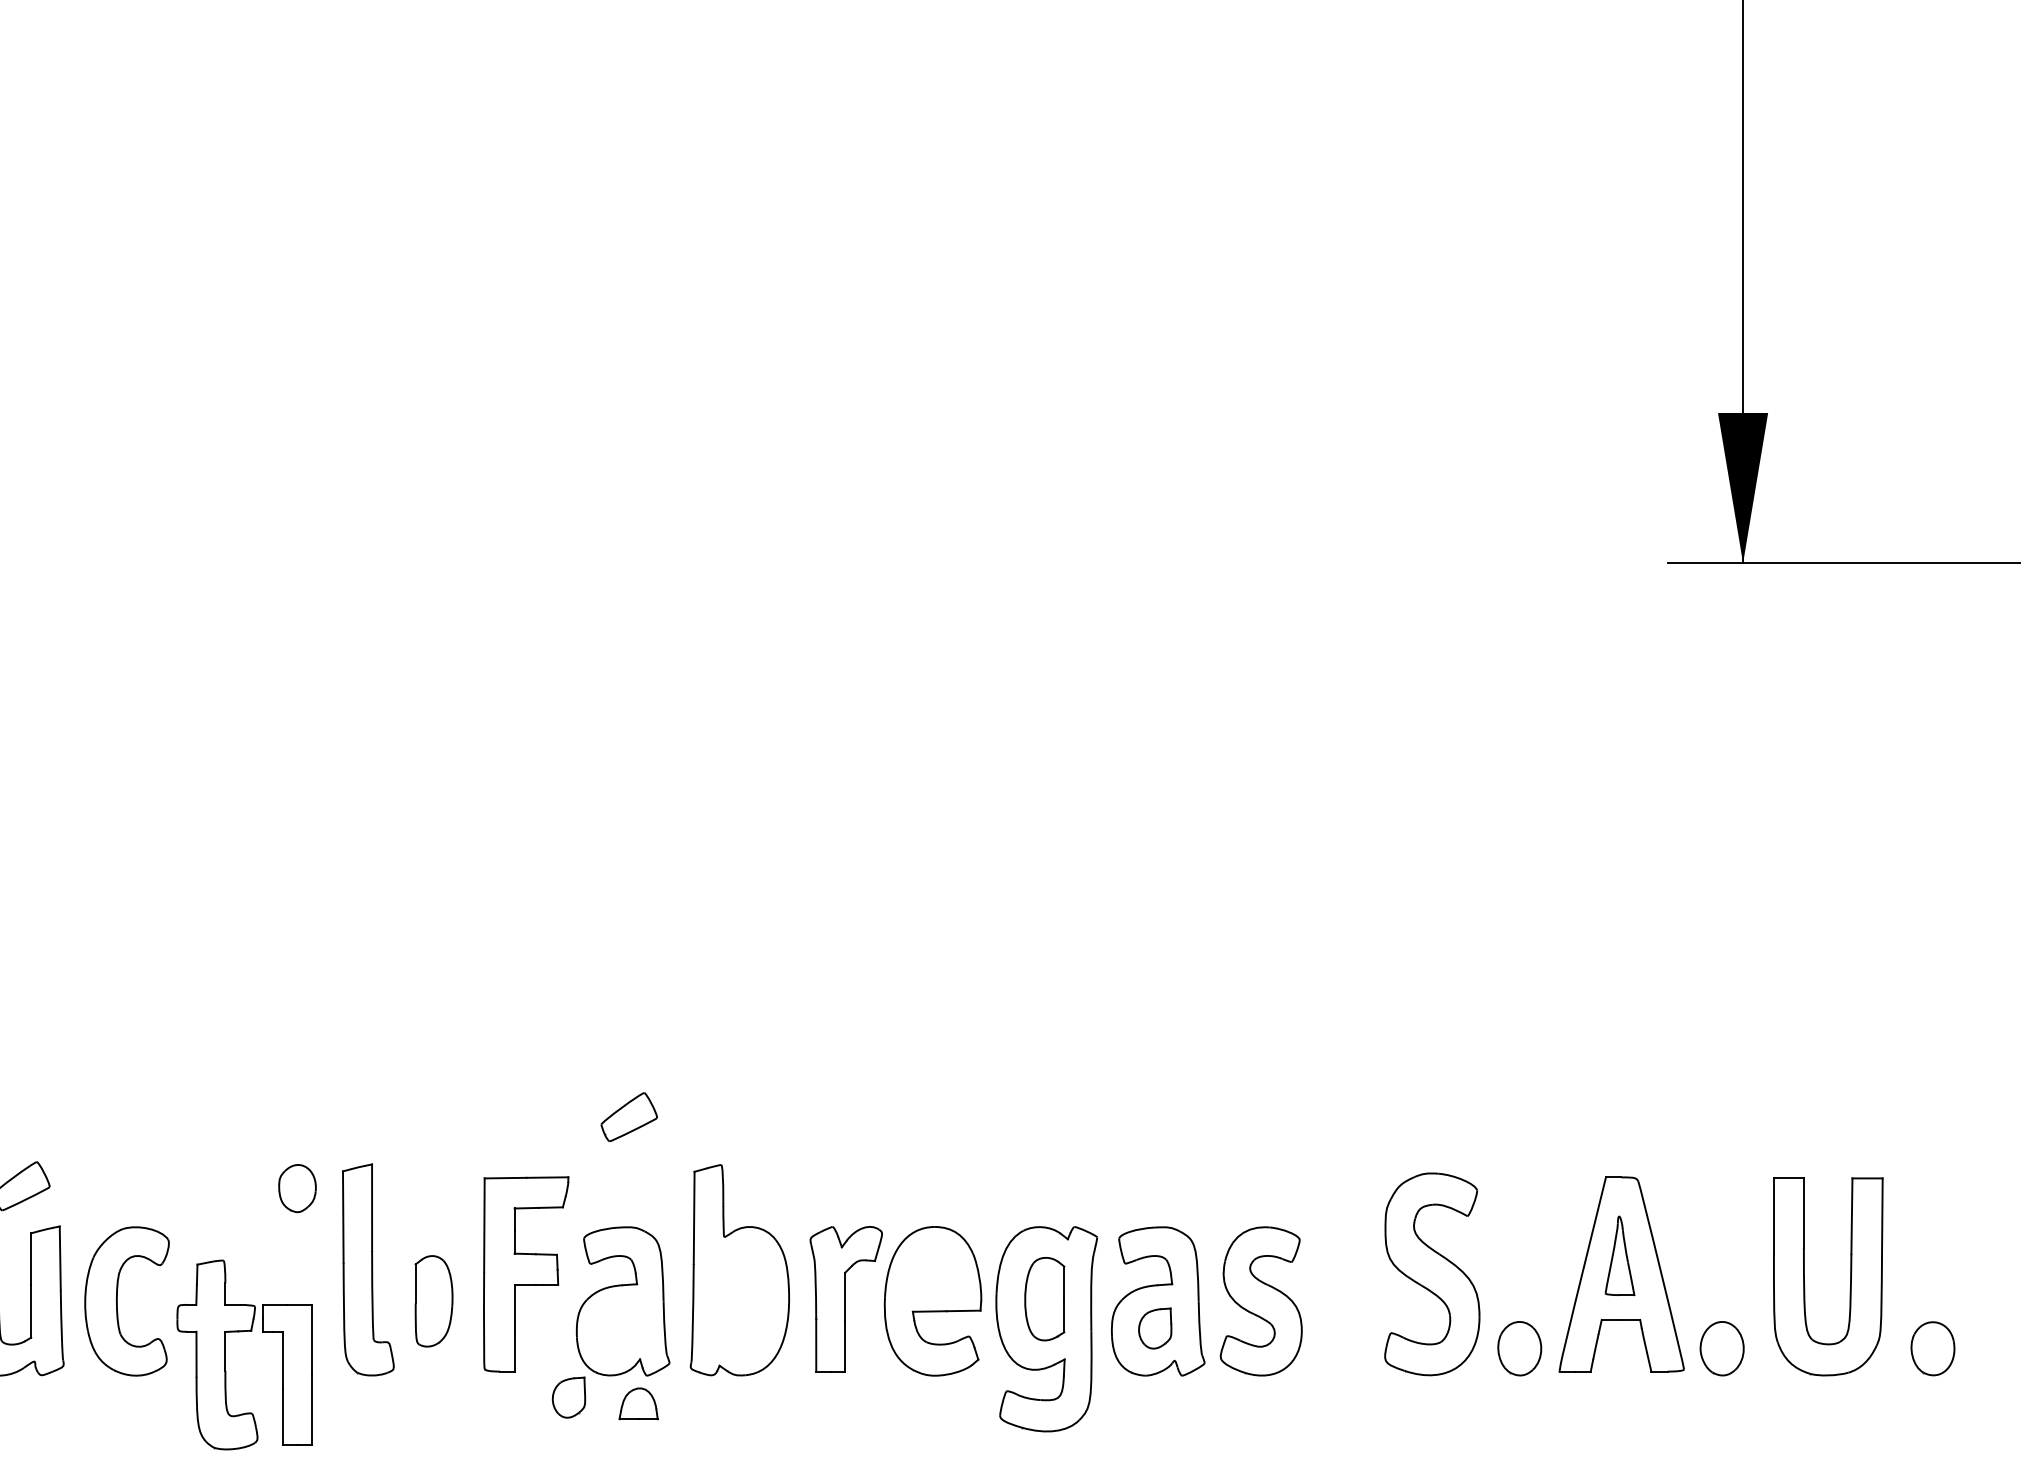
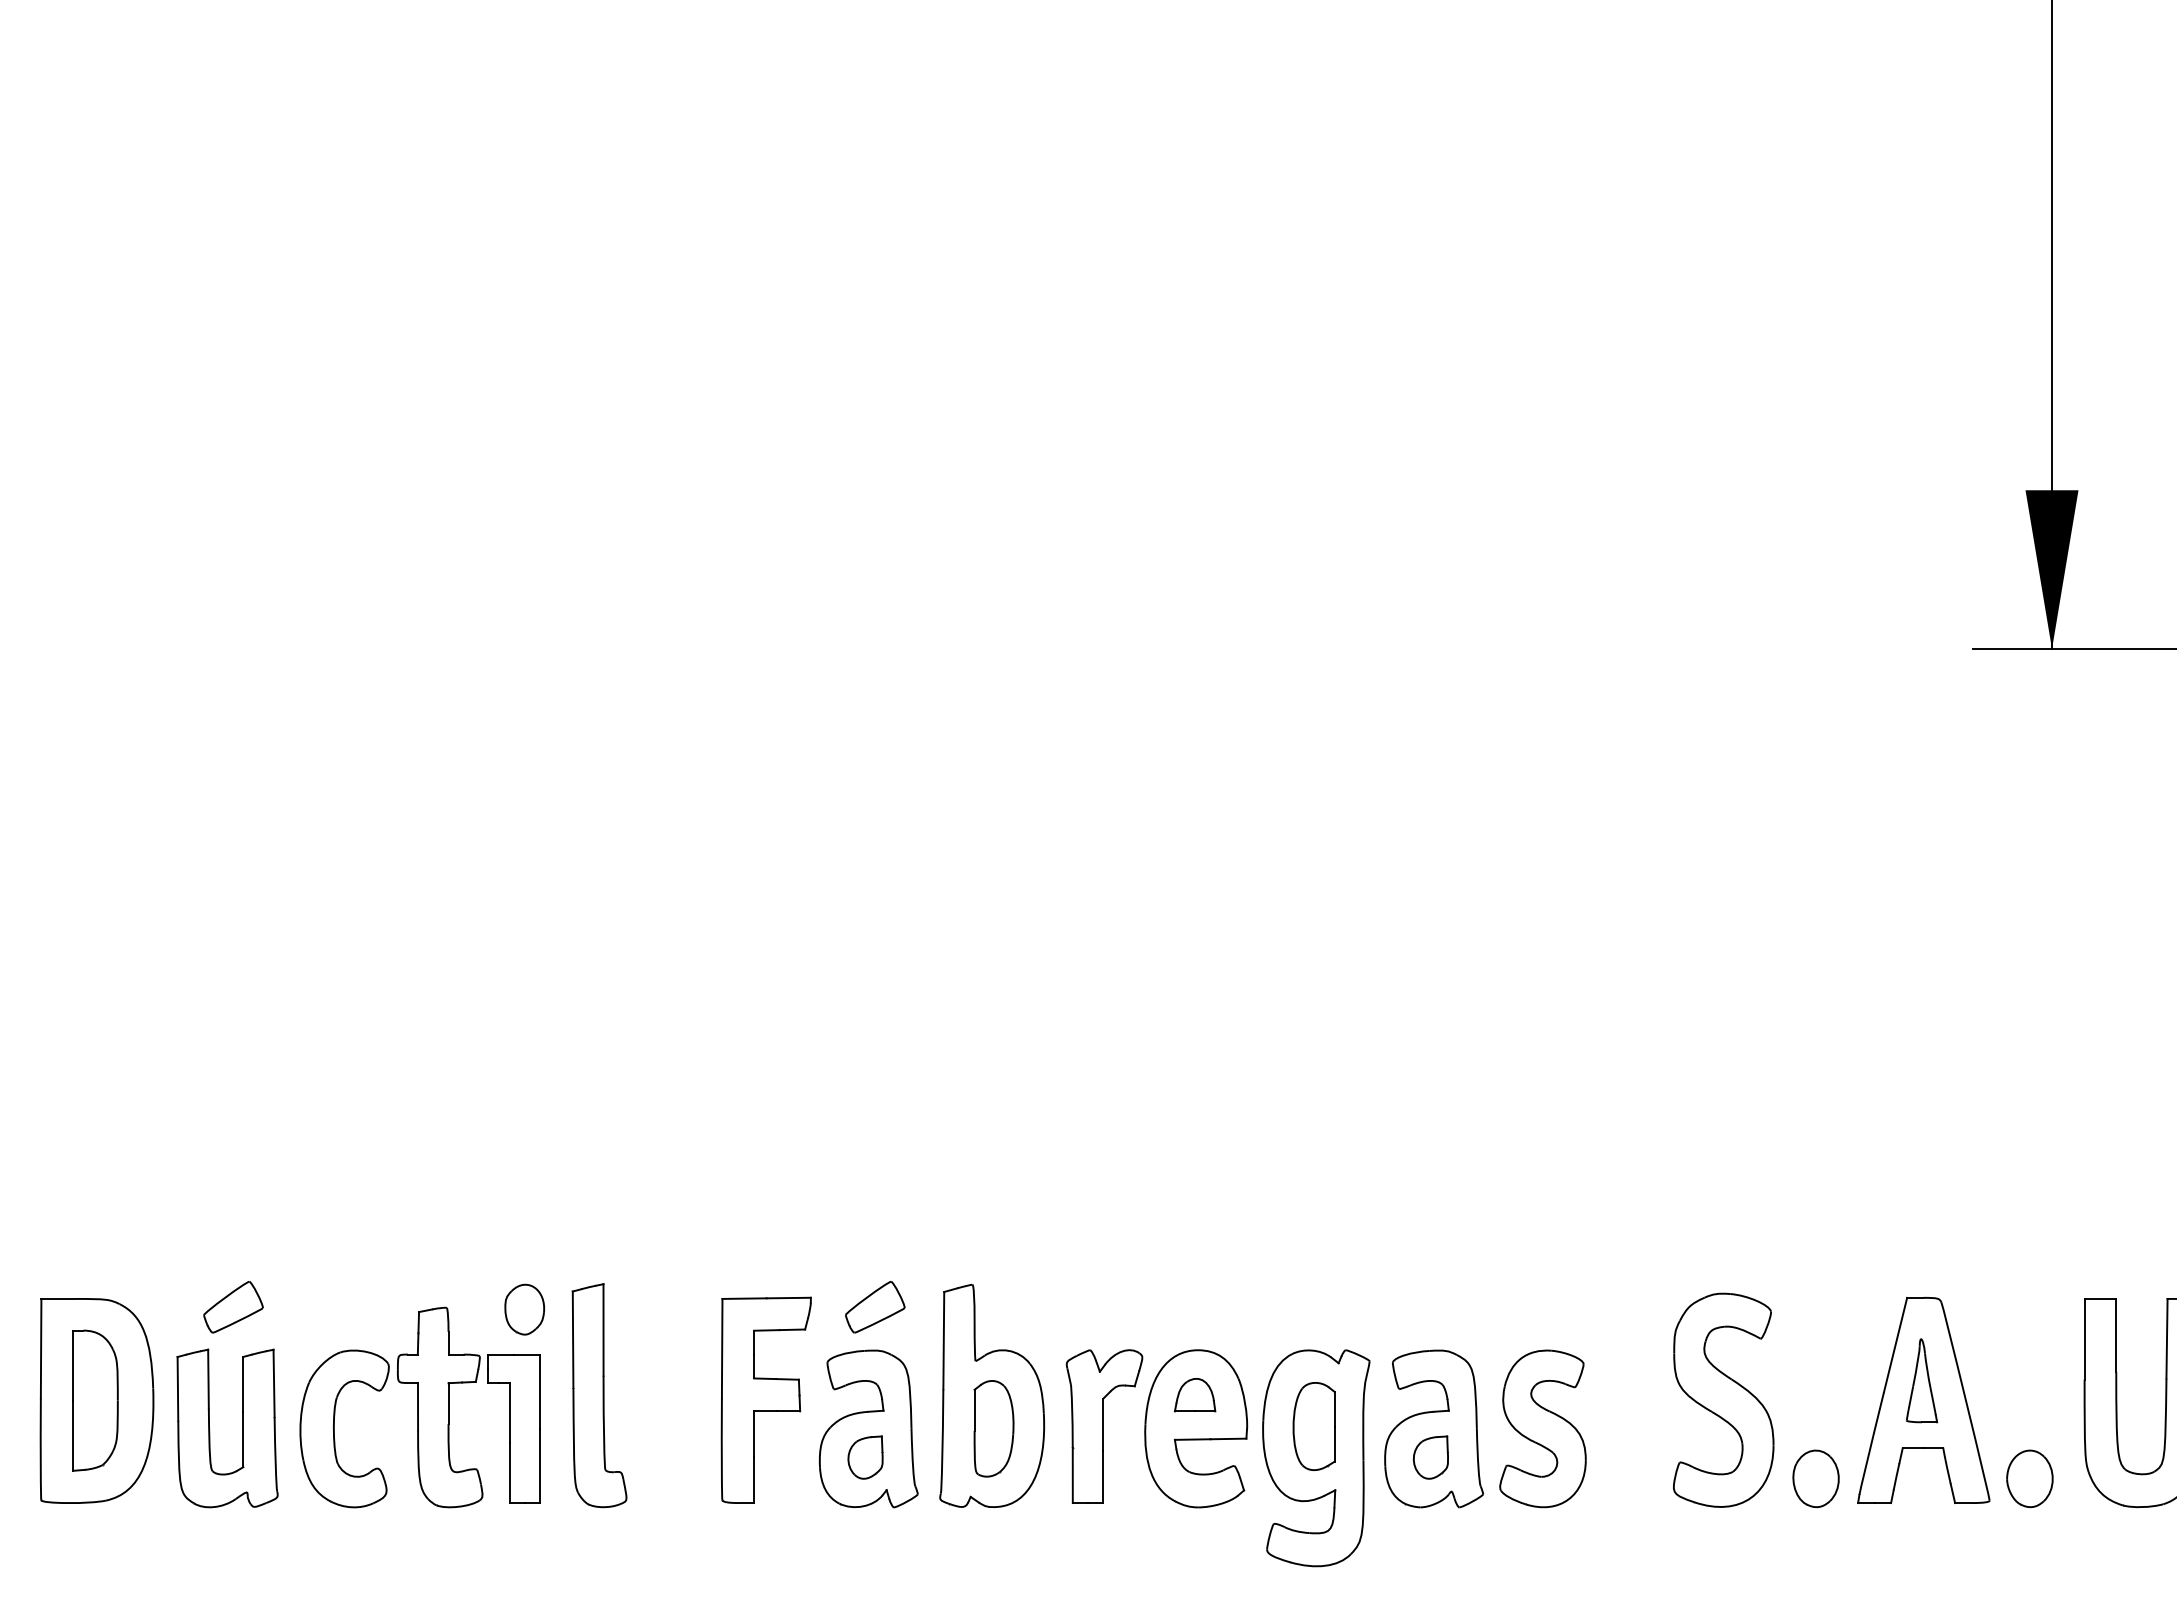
part: (629, 1117) -> (875, 1307), moved
part: (433, 1301) -> (993, 1428), moved
part: (226, 1354) -> (449, 1407), moved
part: (568, 1397) -> (865, 1457), moved
part: (638, 1404) -> (1195, 1395), moved

